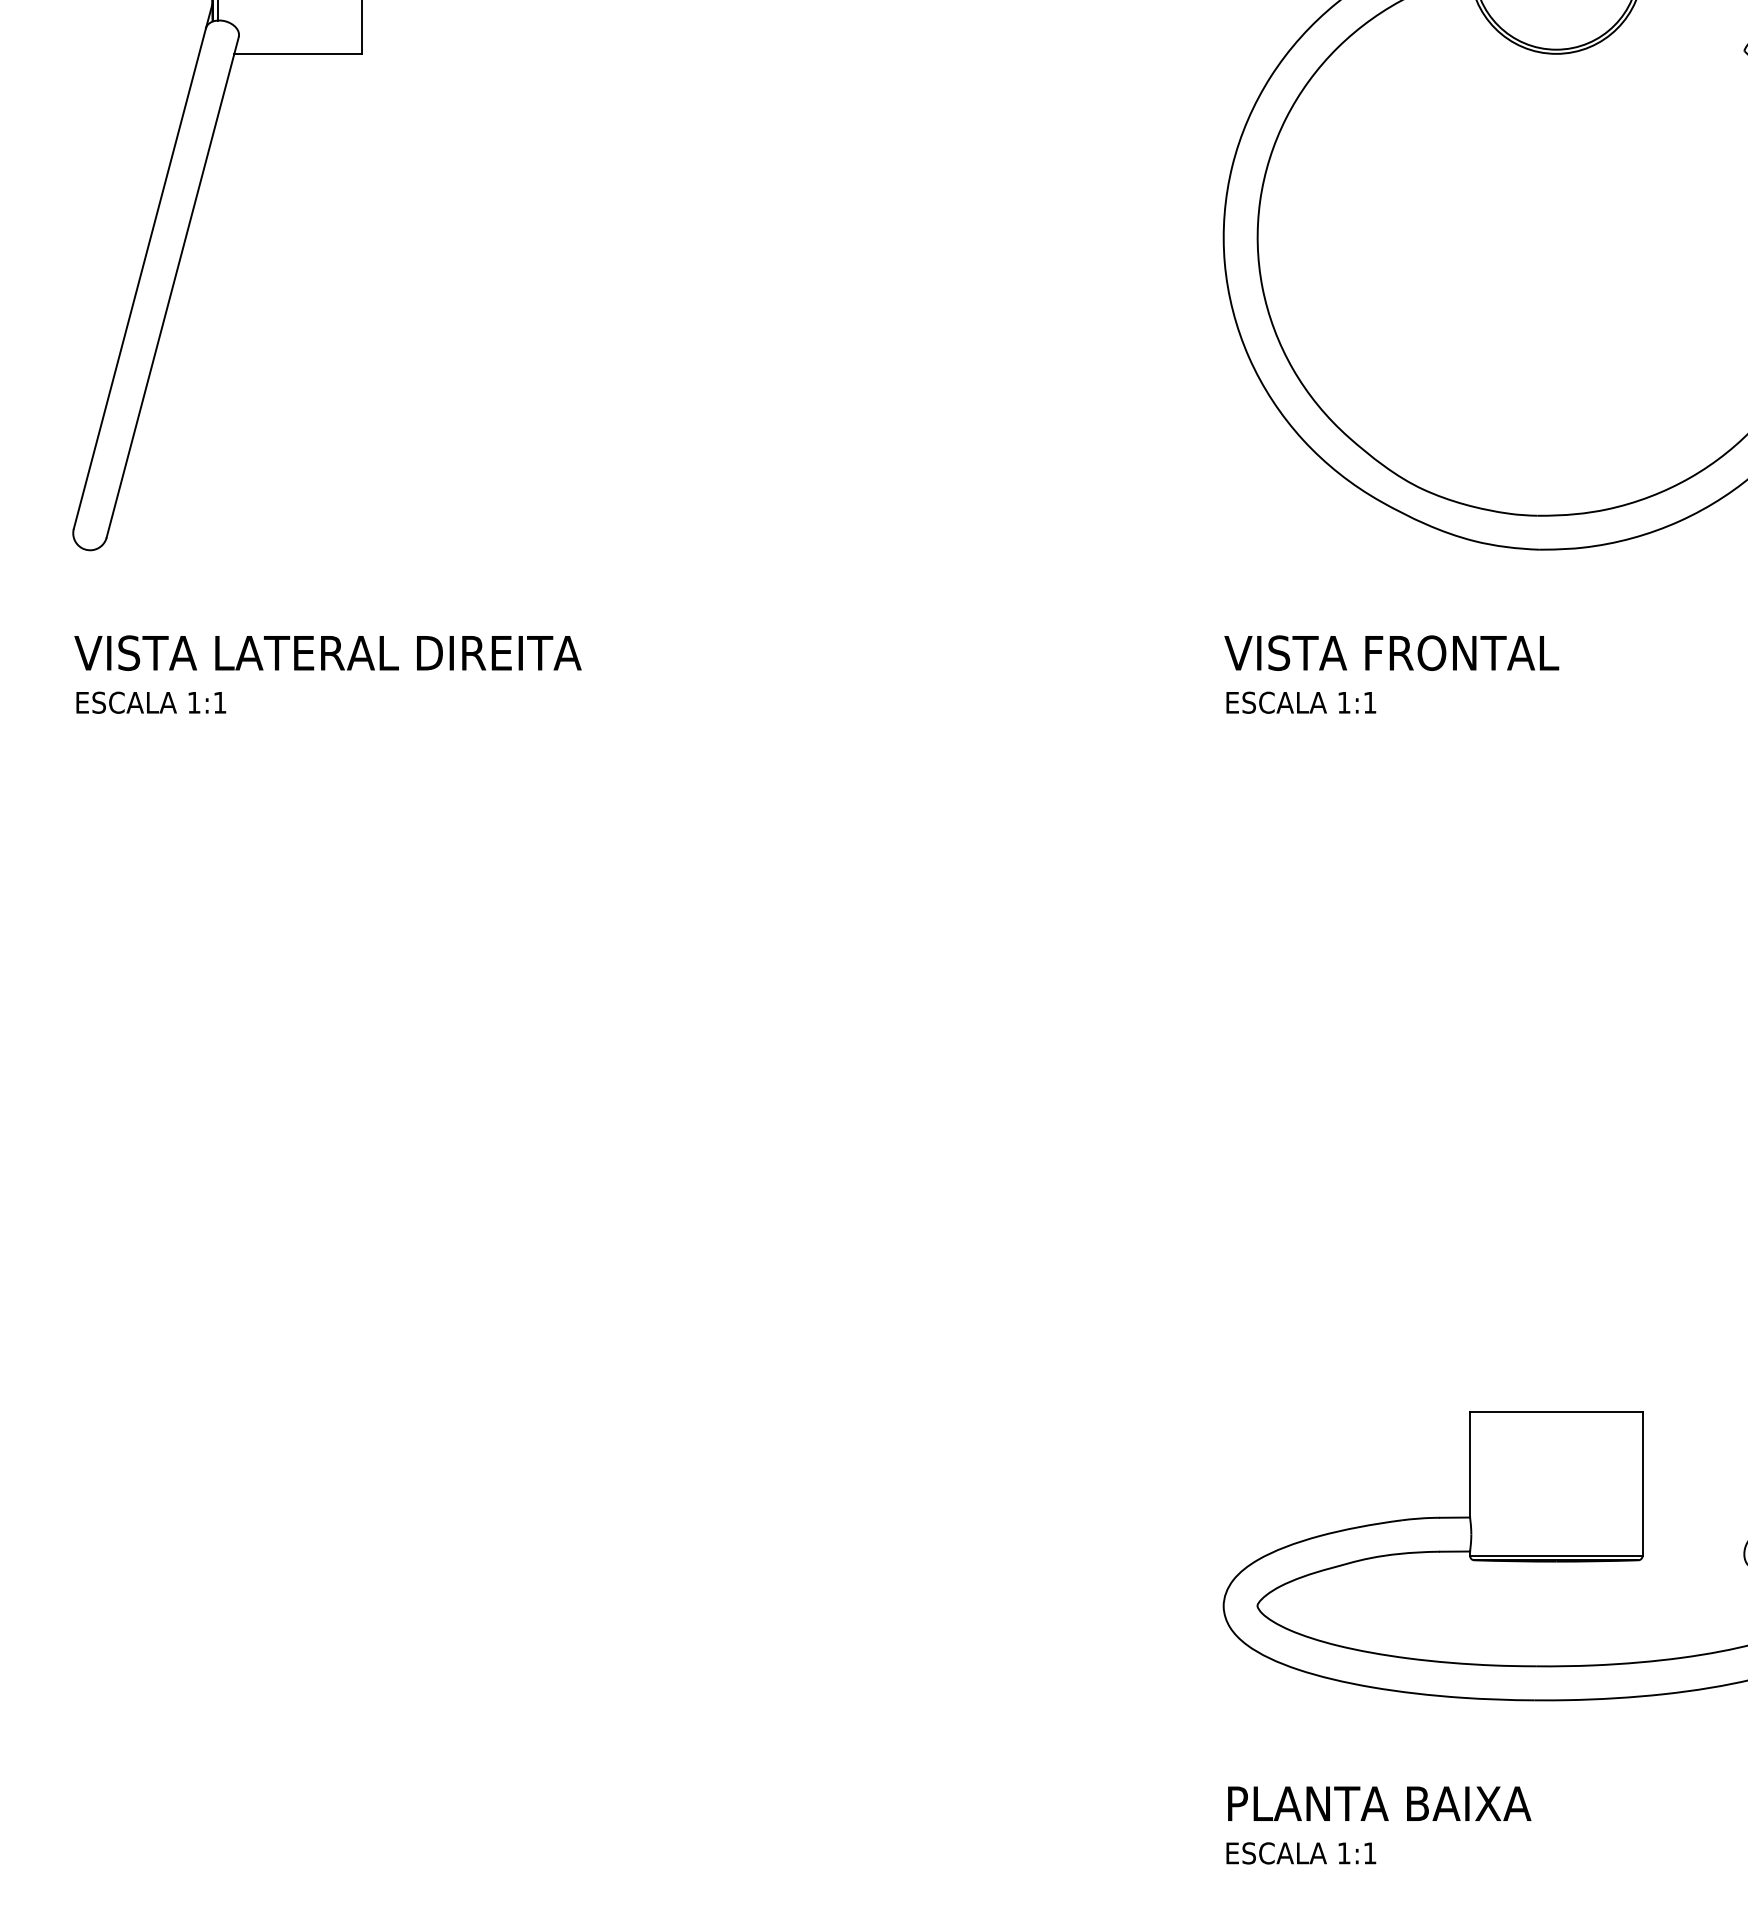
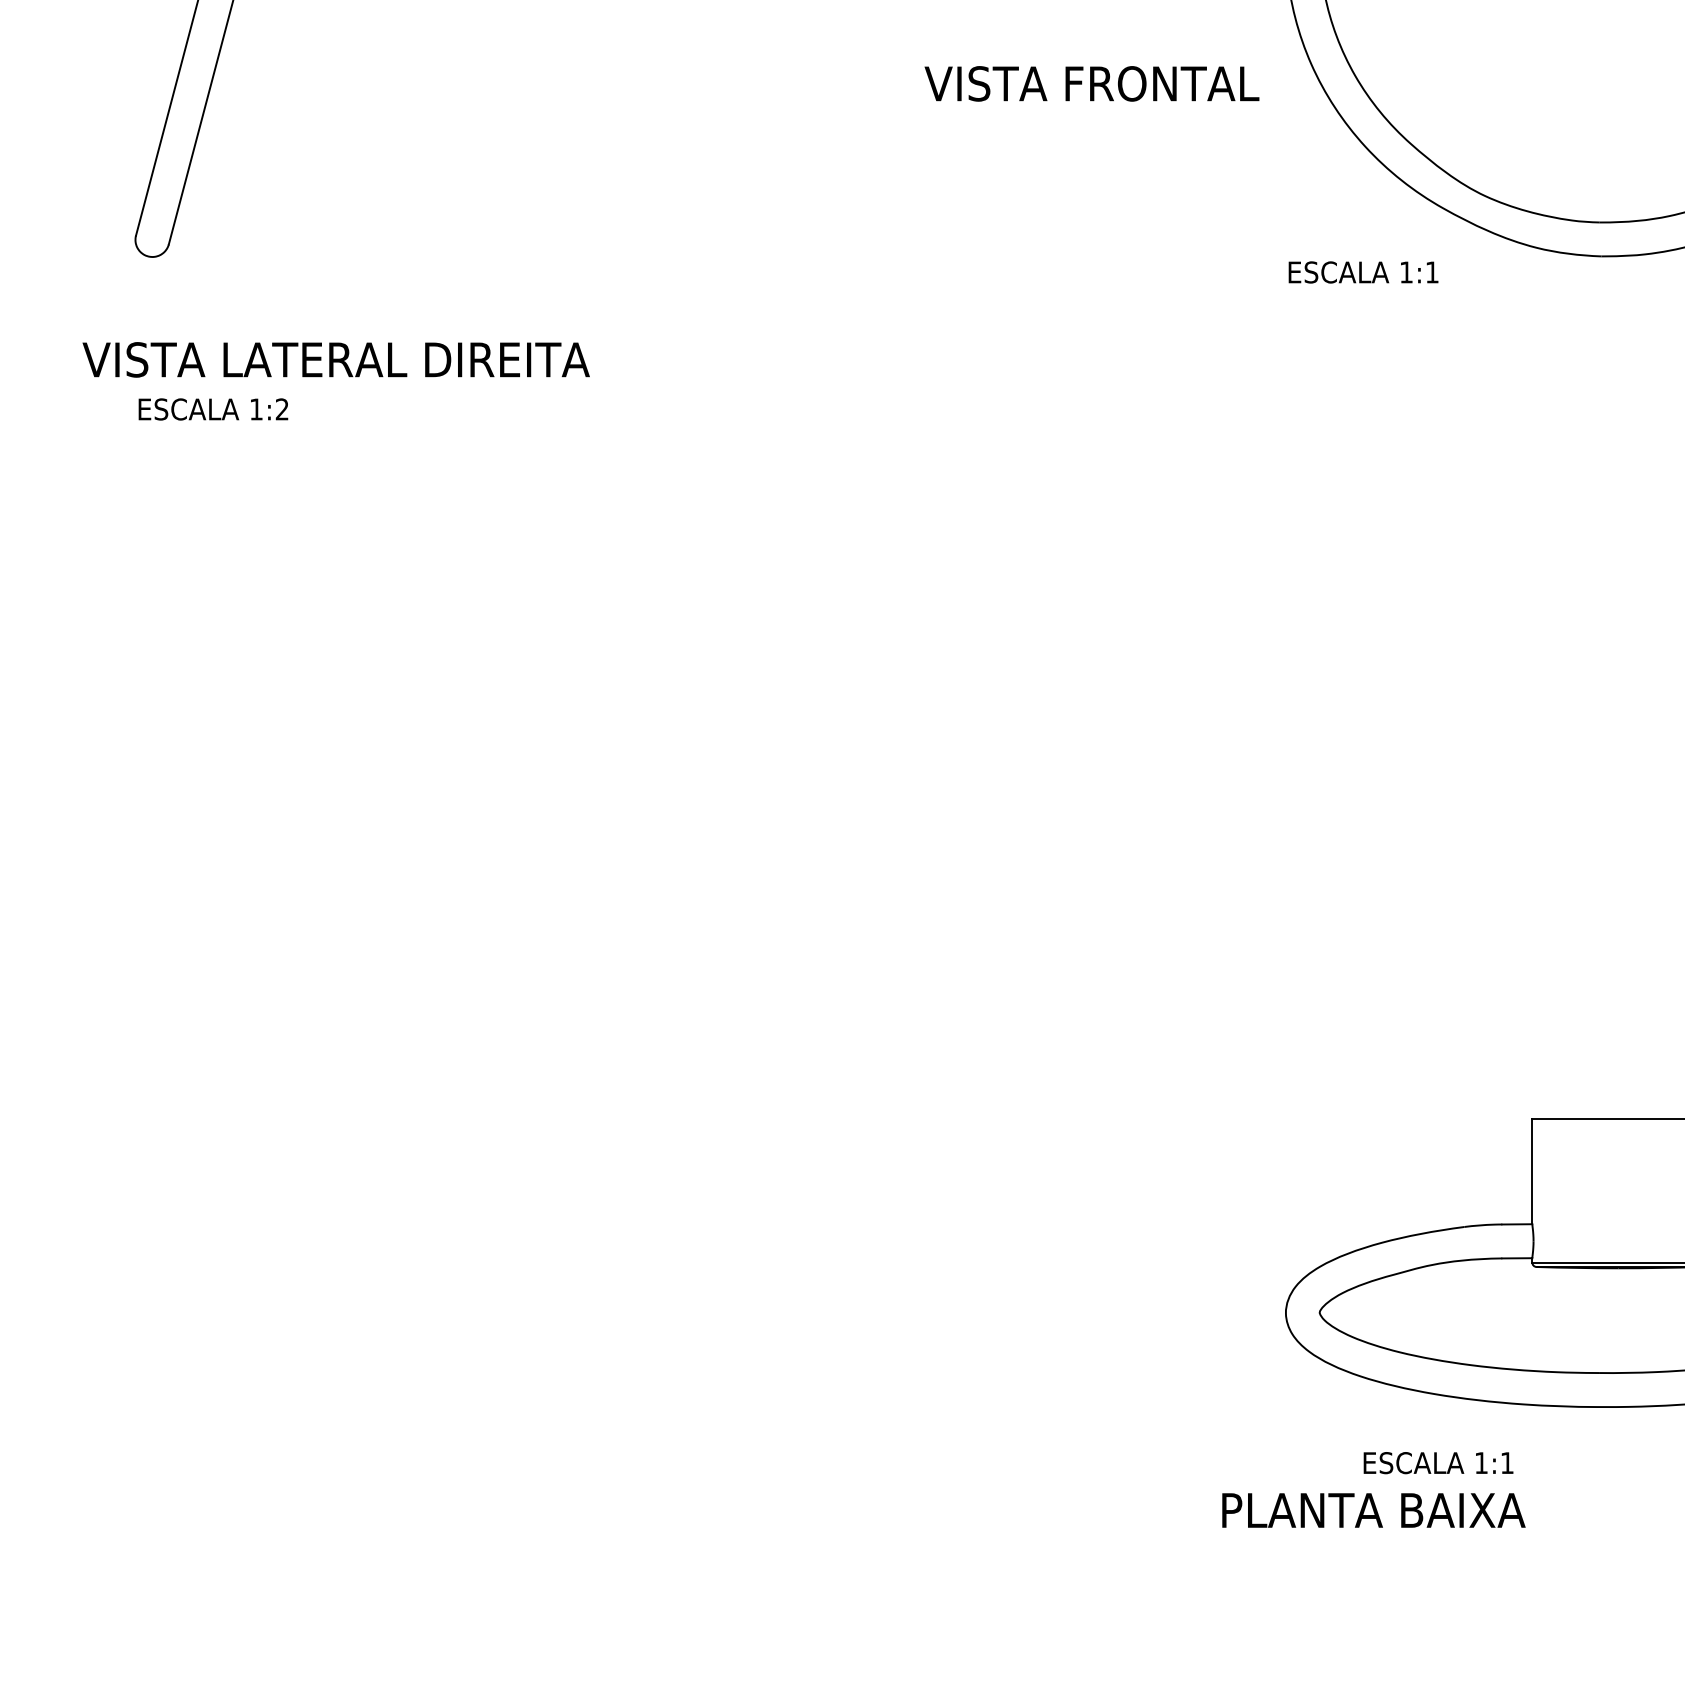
text: (327, 652) -> (335, 359), moved
text: (1391, 652) -> (1091, 83), moved
text: (219, 702) -> (281, 409), 1:1 -> 1:2
text: (1301, 702) -> (1363, 272), moved
text: (1379, 1803) -> (1373, 1510), moved
text: (1301, 1853) -> (1438, 1463), moved

